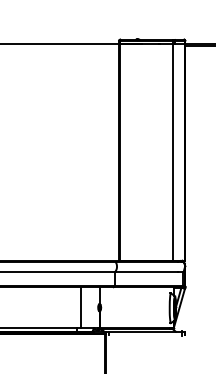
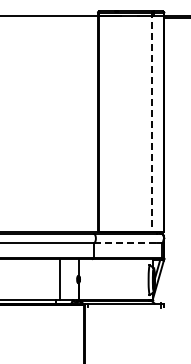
line: (172, 150) -> (151, 122), solid -> dashed
line: (147, 271) -> (126, 243), solid -> dashed

